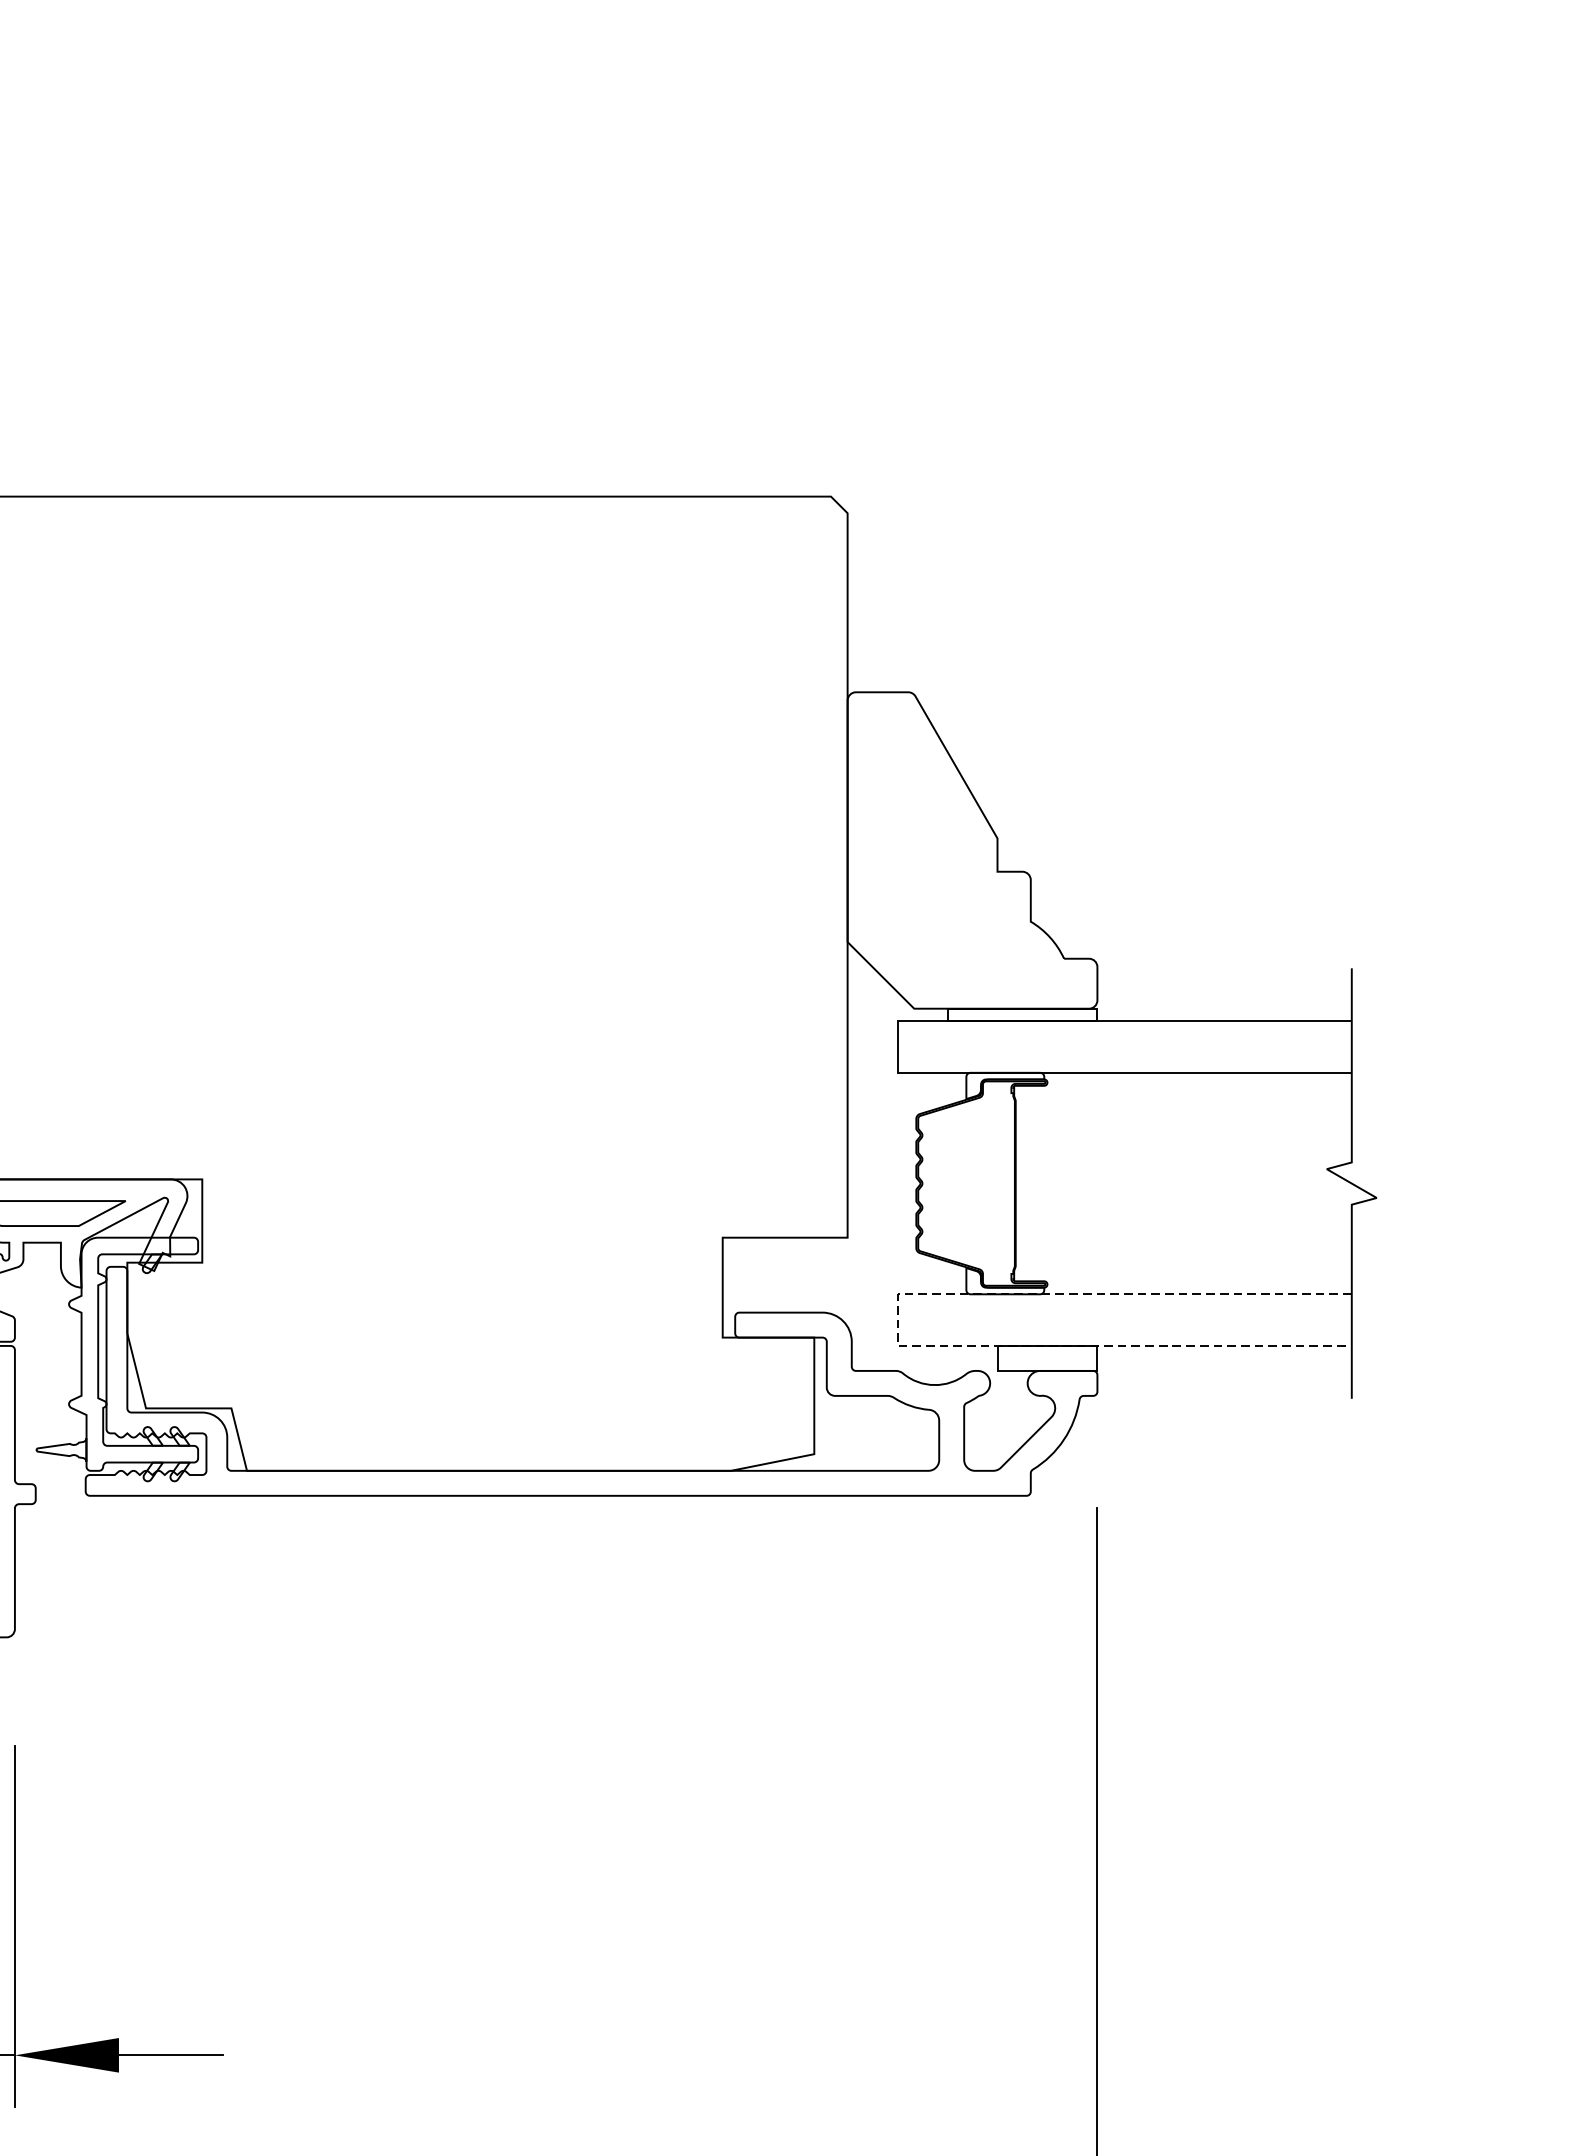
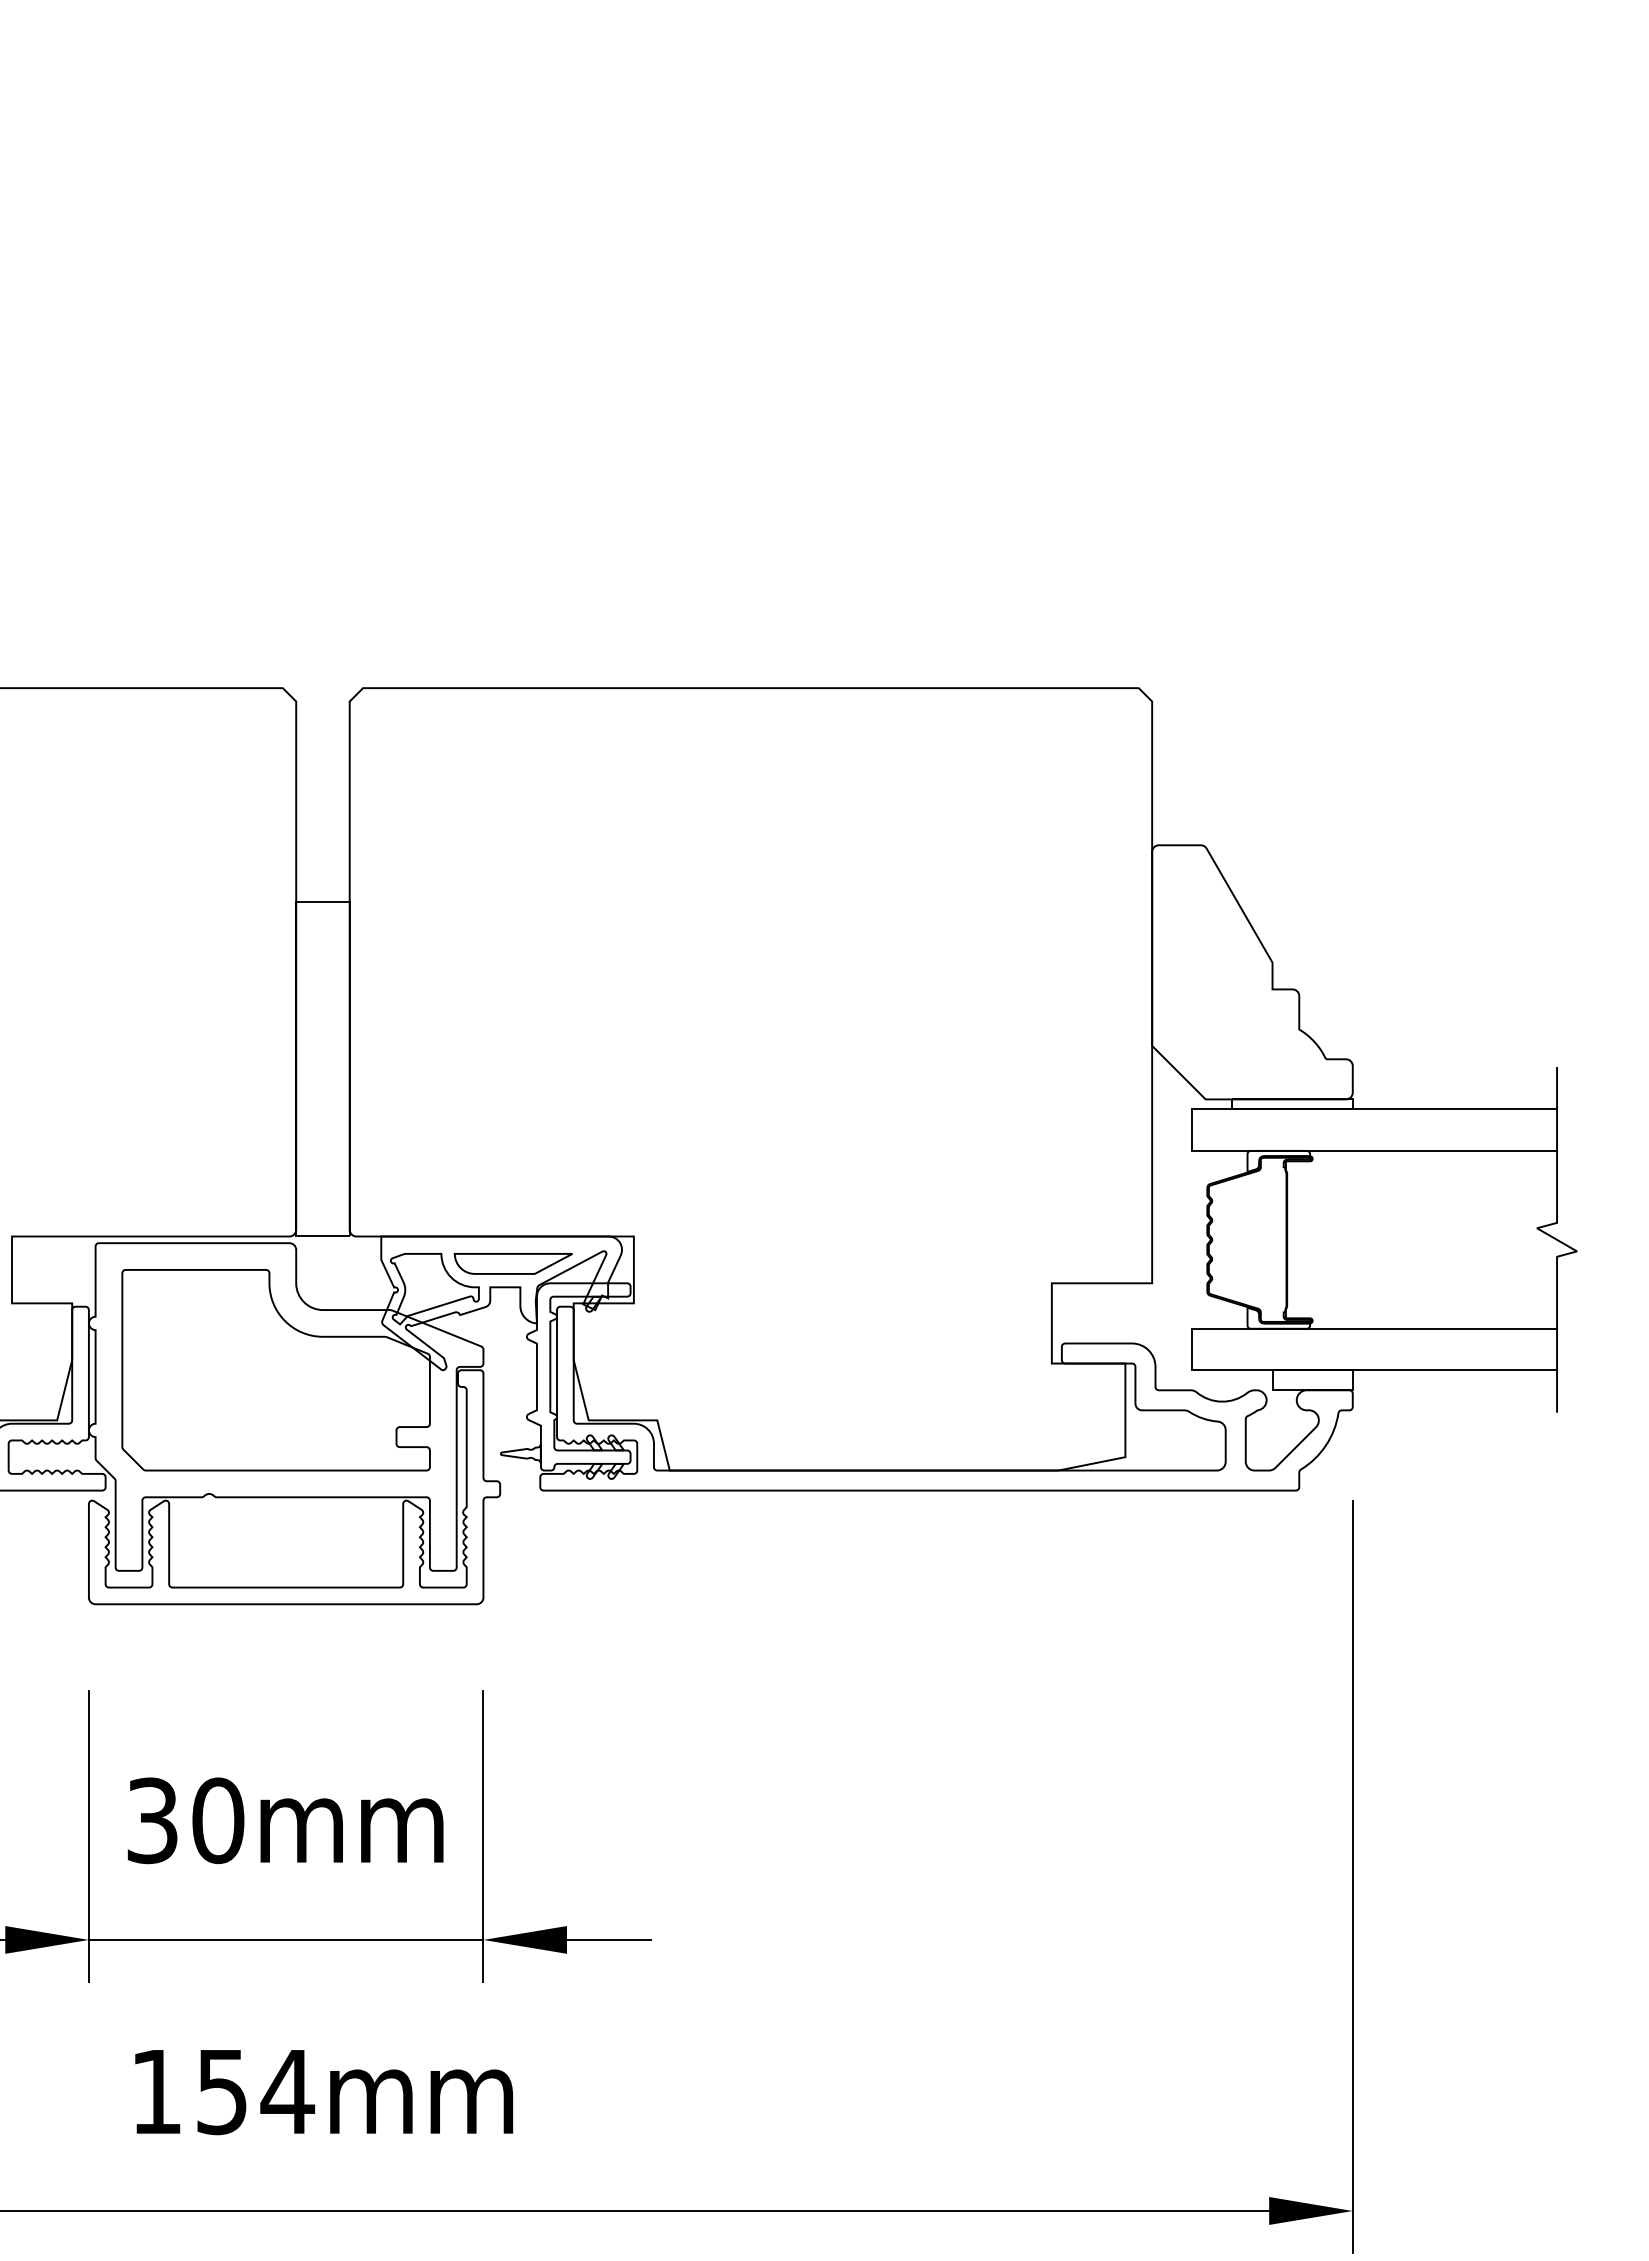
line: (897, 1320) -> (1192, 1349), dashed -> solid

